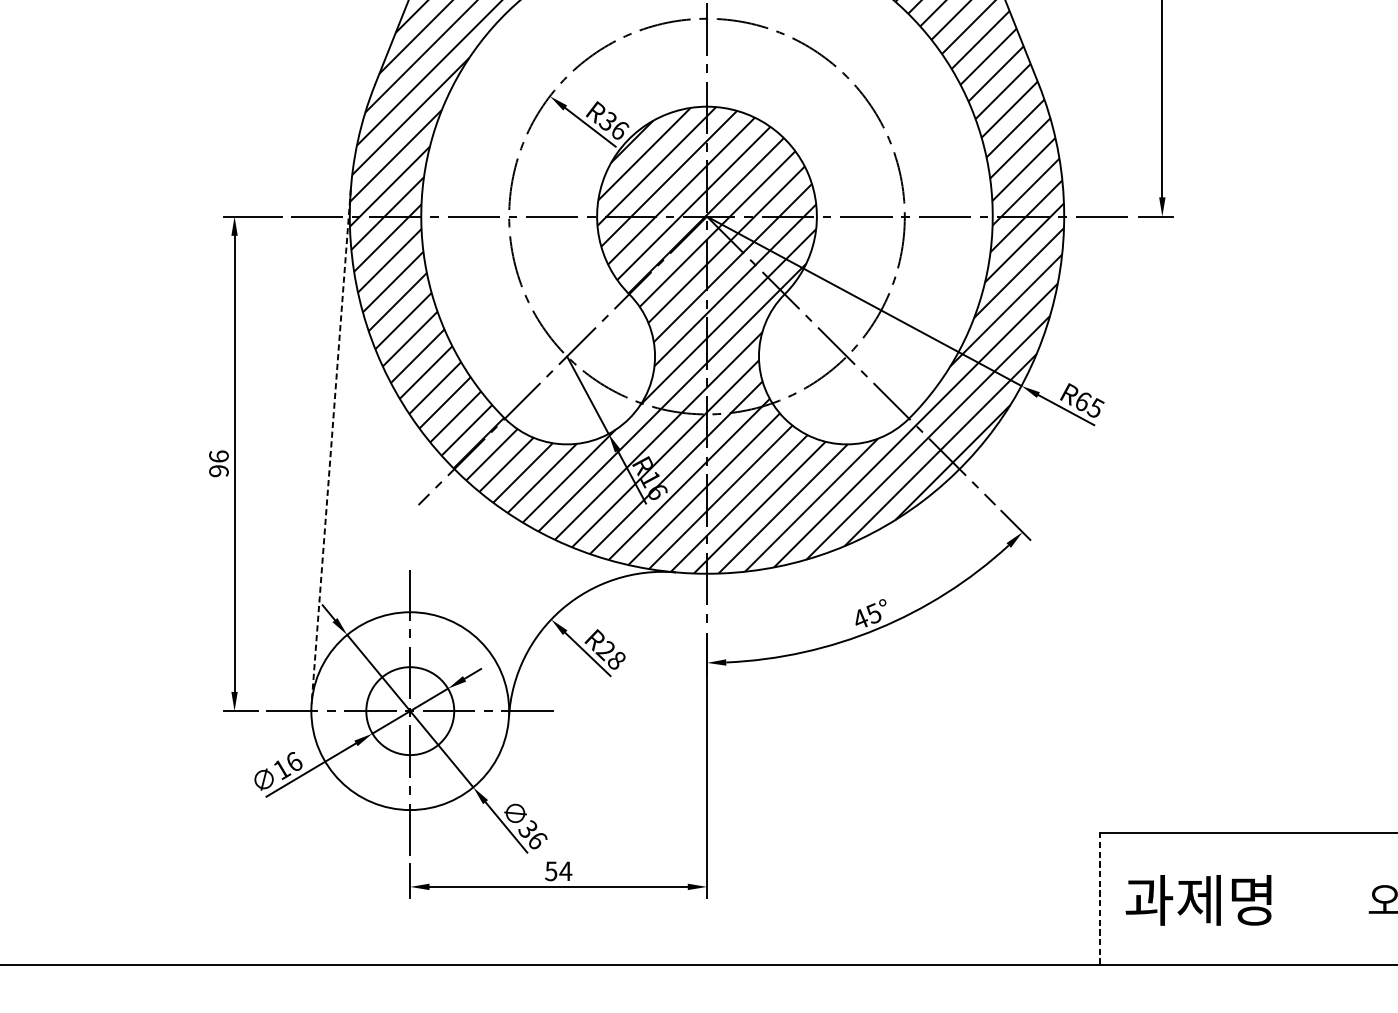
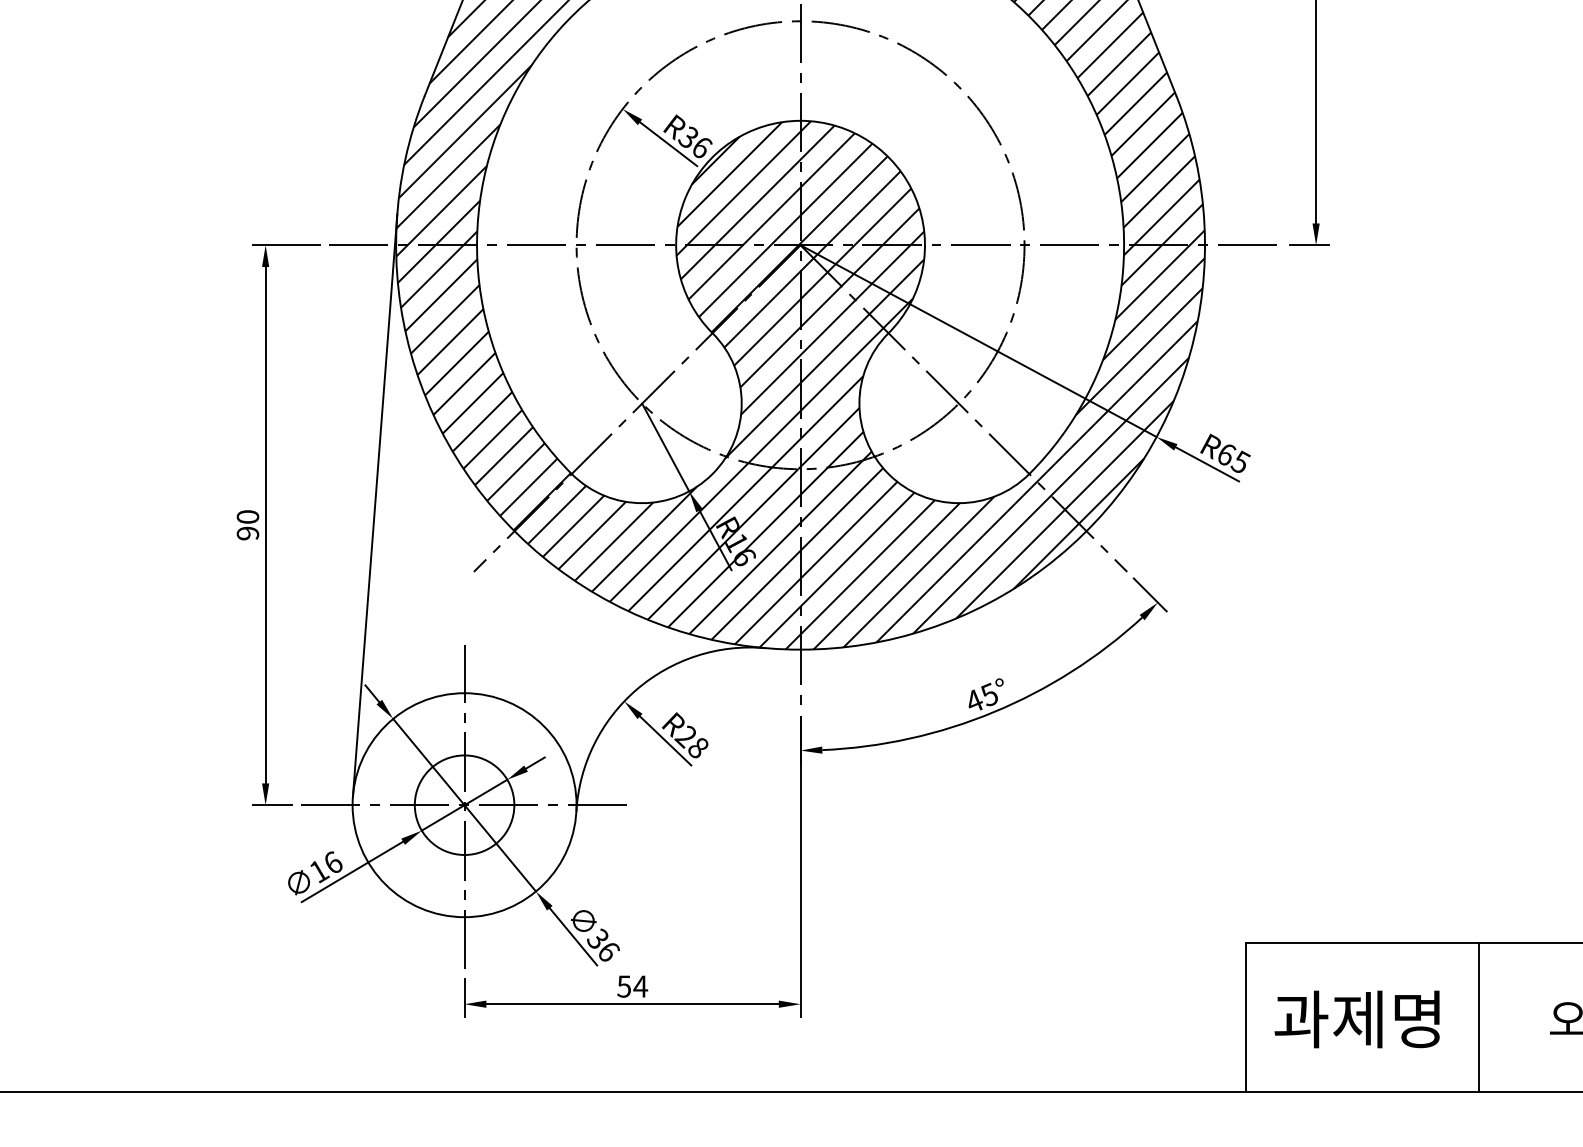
line: (331, 446) -> (375, 505), dashed -> solid
text: (218, 456) -> (247, 516), 96 -> 90
line: (1099, 898) -> (1245, 1017), dashed -> solid
line: (1305, 898) -> (1478, 1017), added

